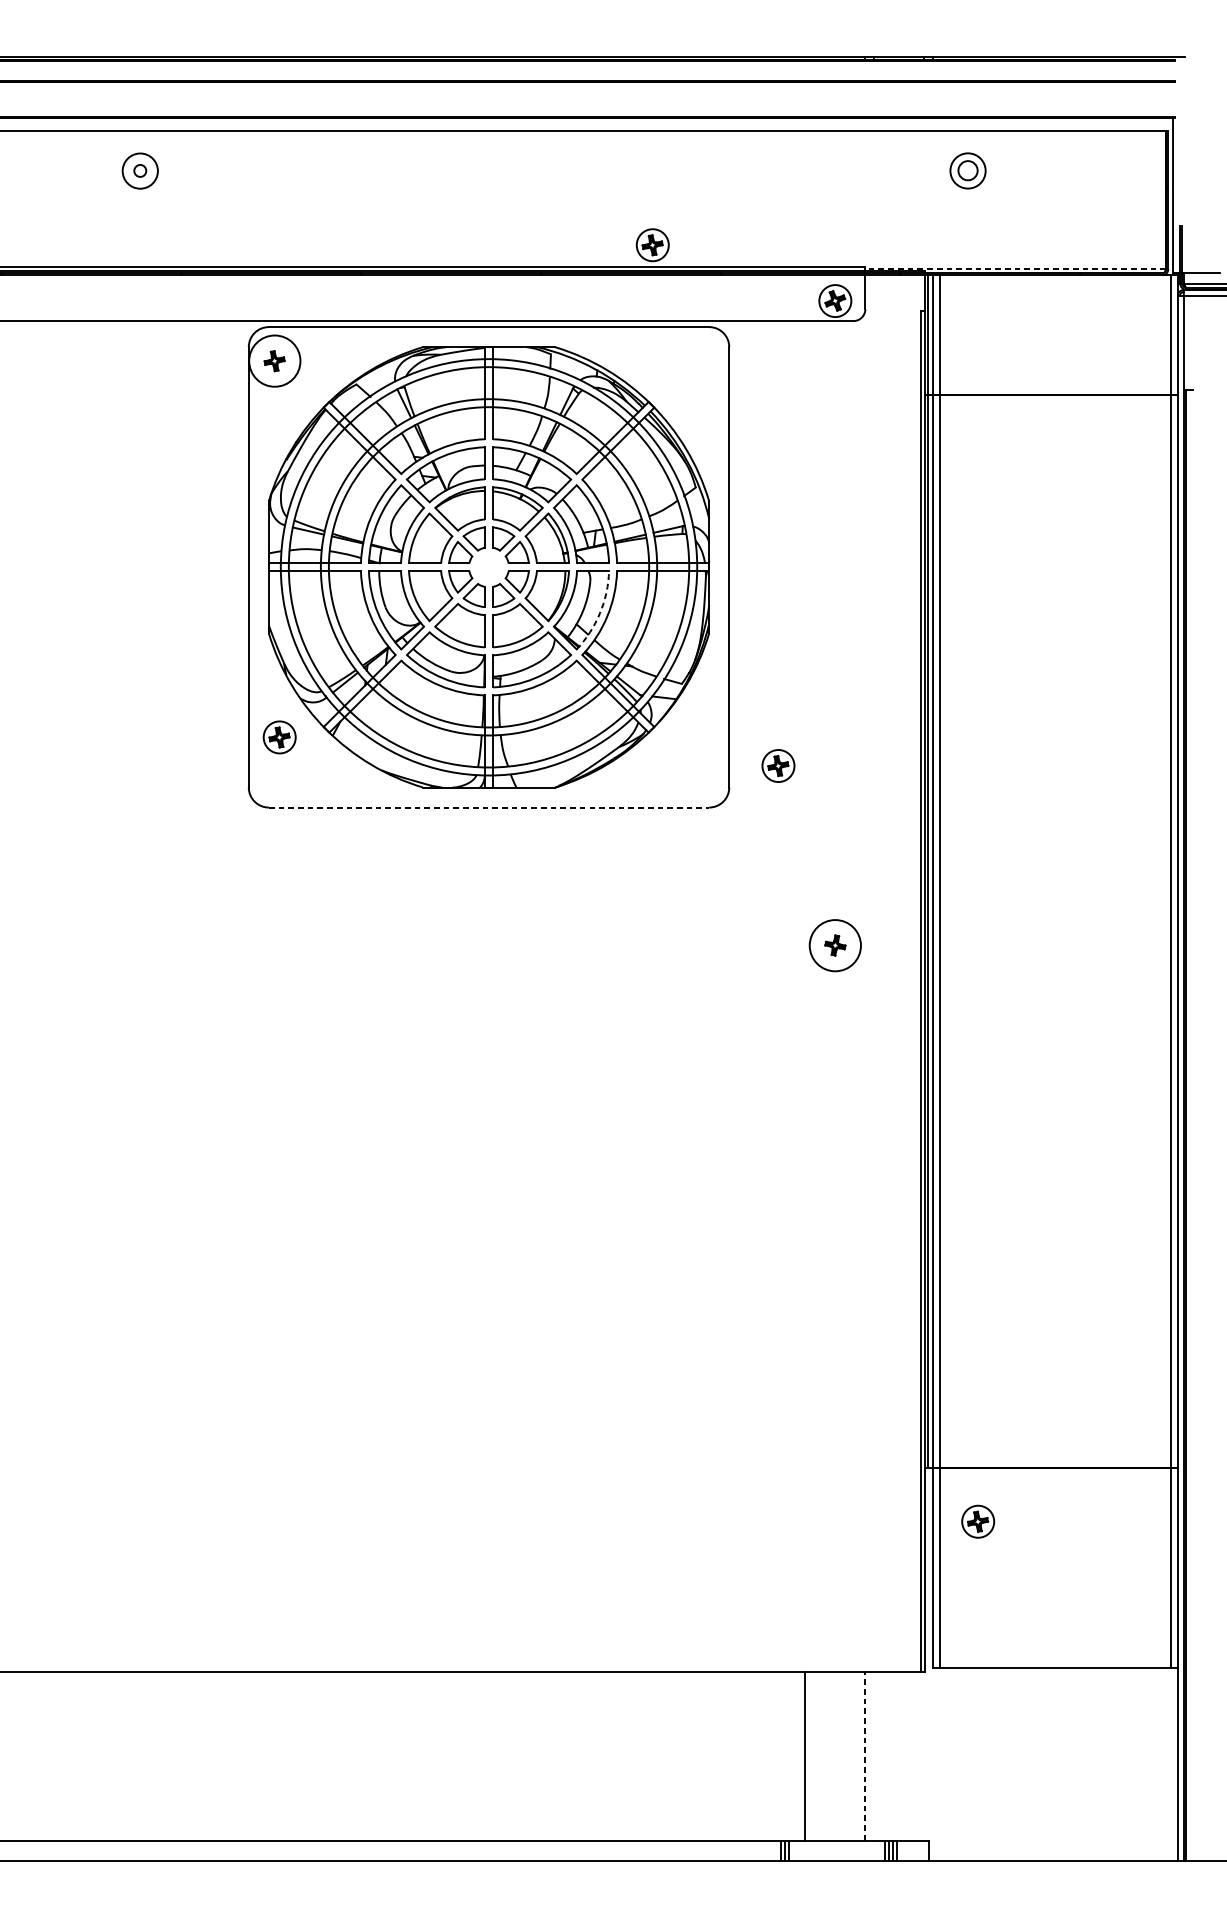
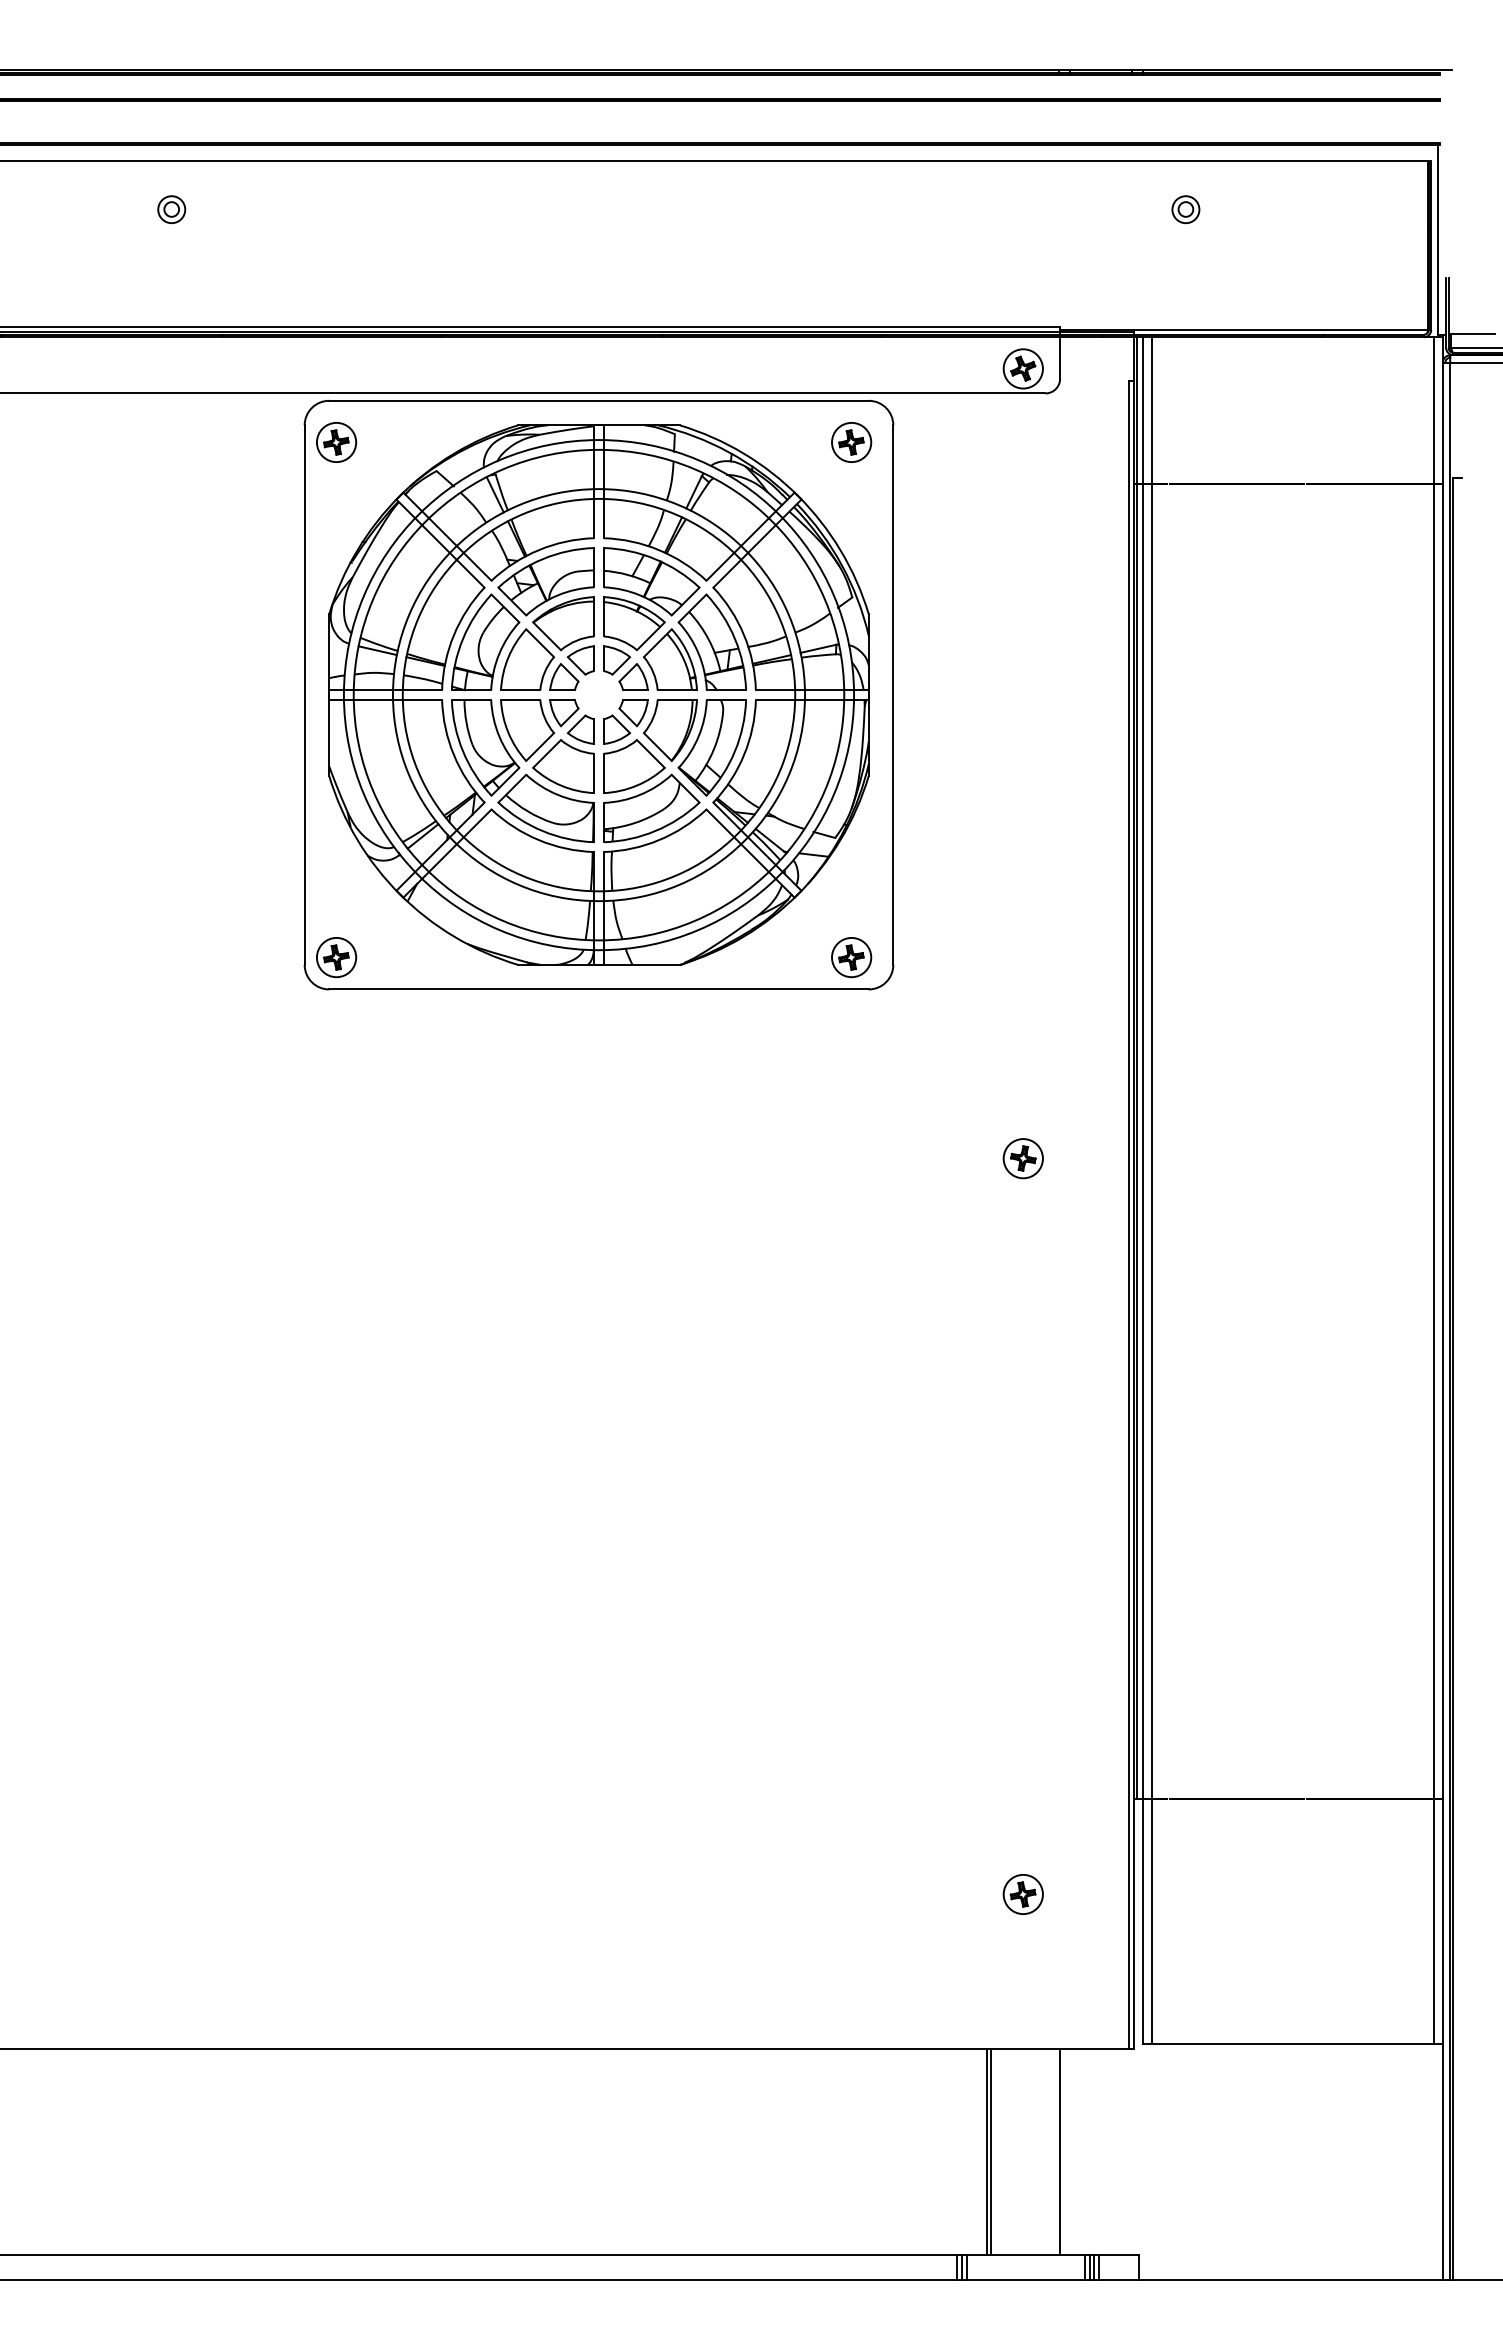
circle: (140, 170) -> (171, 209), size x0.62
part: (967, 170) -> (1185, 209), size x0.62
part: (652, 245) -> (851, 442), moved
line: (1015, 269) -> (1243, 330), dashed -> solid
circle: (274, 361) -> (336, 442), size x0.62
arc: (599, 613) -> (734, 751), dashed -> solid
part: (279, 737) -> (336, 957), moved
part: (778, 765) -> (851, 957), moved
line: (489, 807) -> (599, 989), dashed -> solid
circle: (834, 945) -> (1022, 1158), size x0.62
part: (977, 1521) -> (1022, 1894), moved
line: (809, 1756) -> (991, 2152), added
line: (865, 1756) -> (1060, 2151), dashed -> solid

